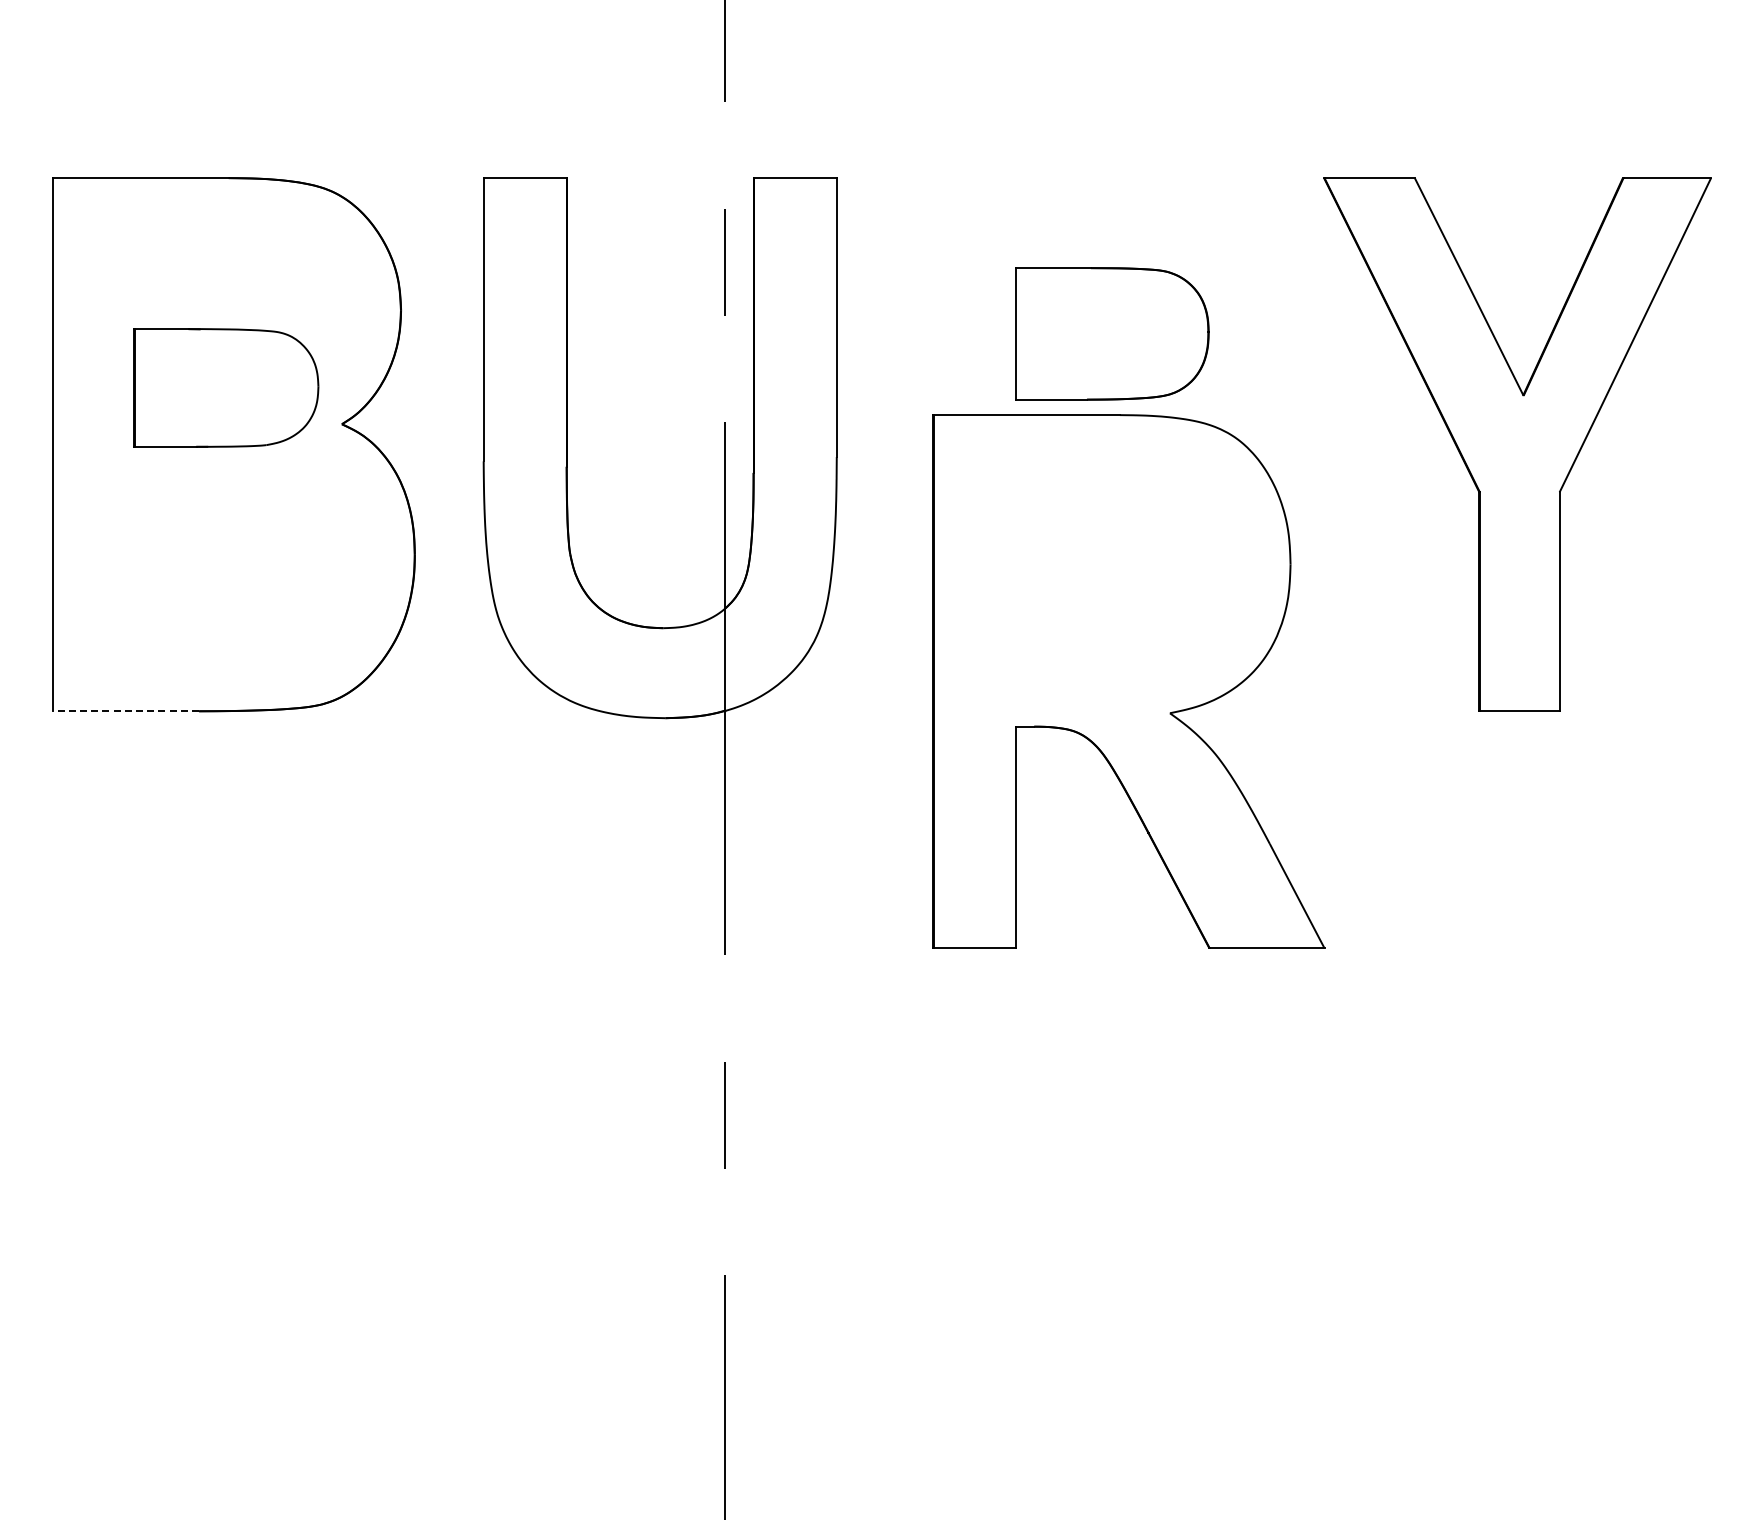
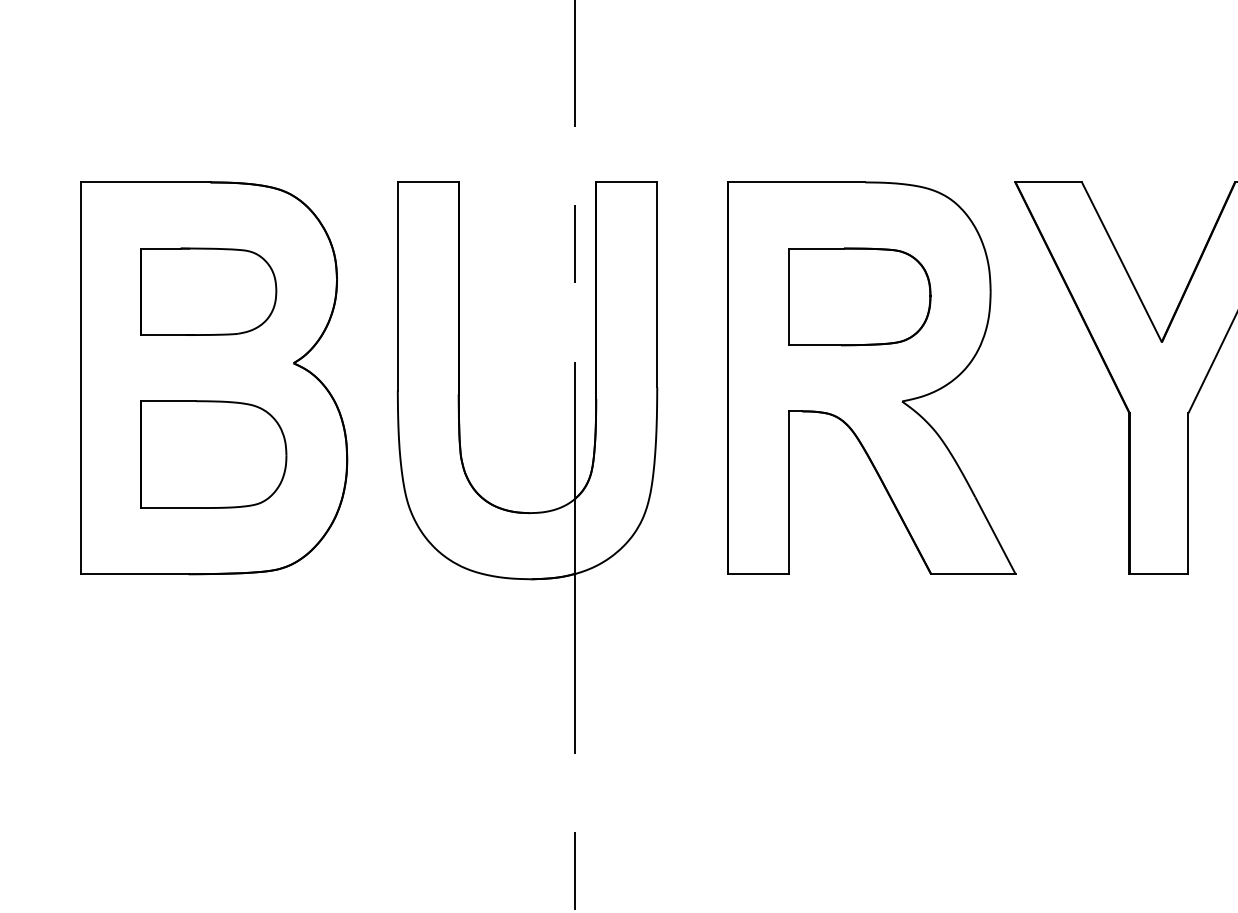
part: (226, 387) -> (208, 291), moved
part: (233, 548) -> (213, 454), added
part: (1128, 681) -> (871, 378), moved
line: (125, 711) -> (134, 574), dashed -> solid

